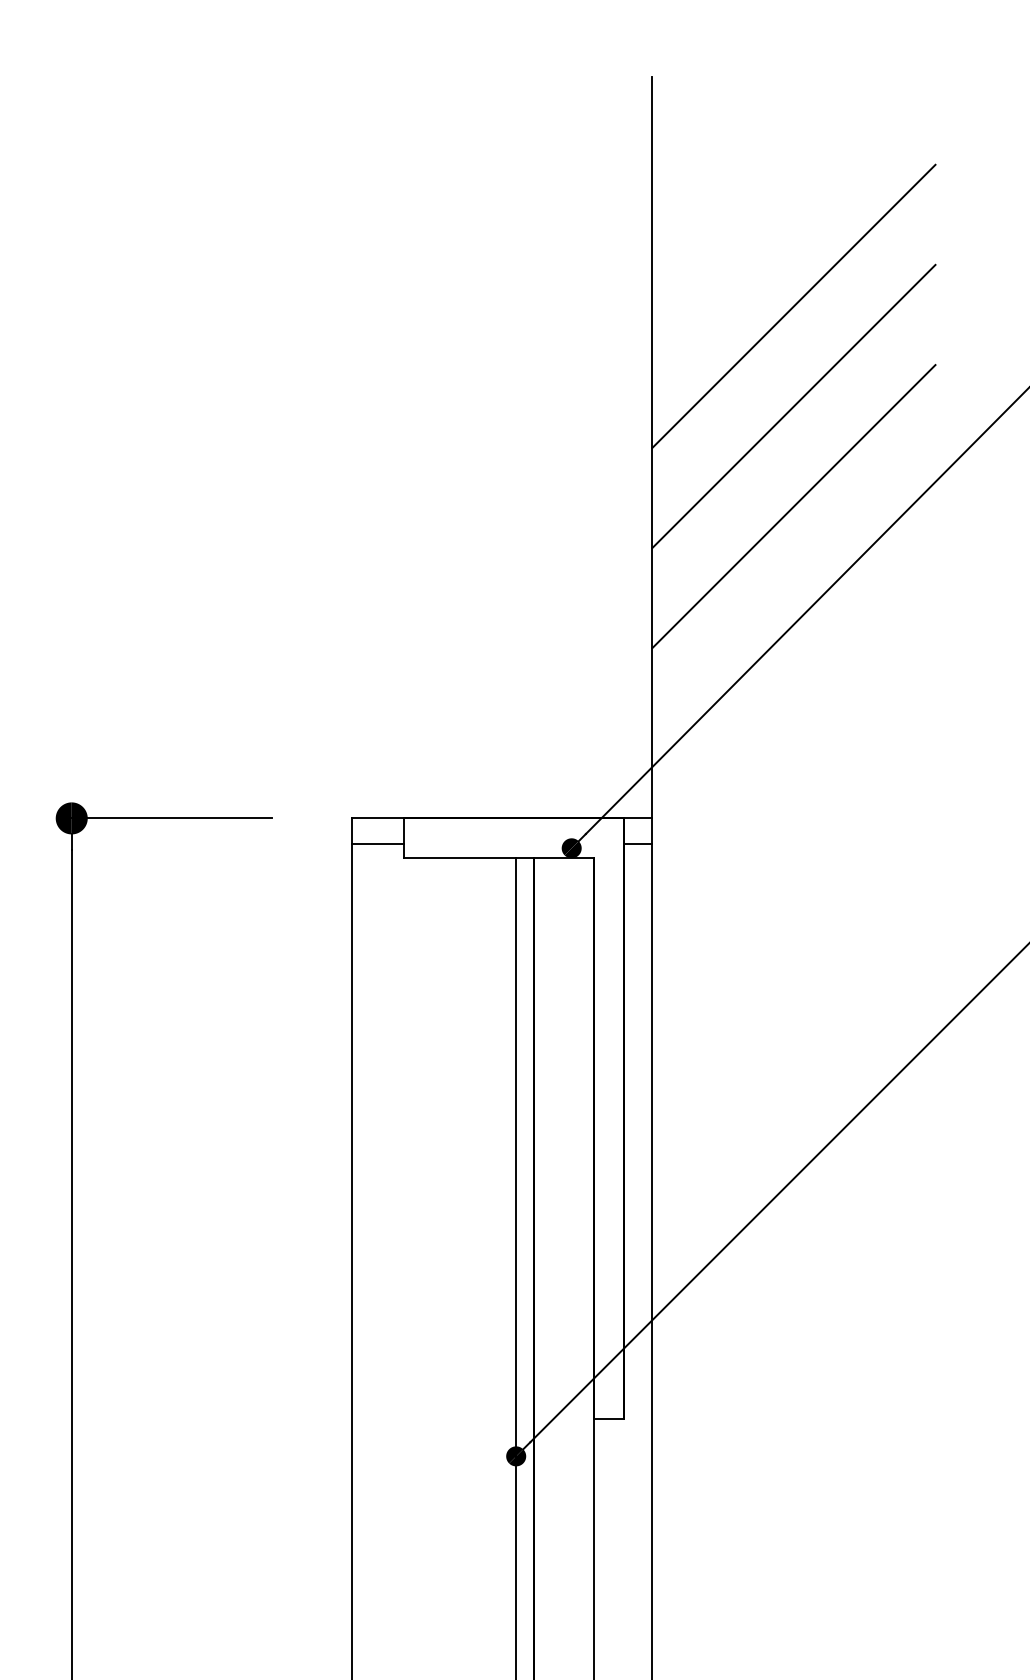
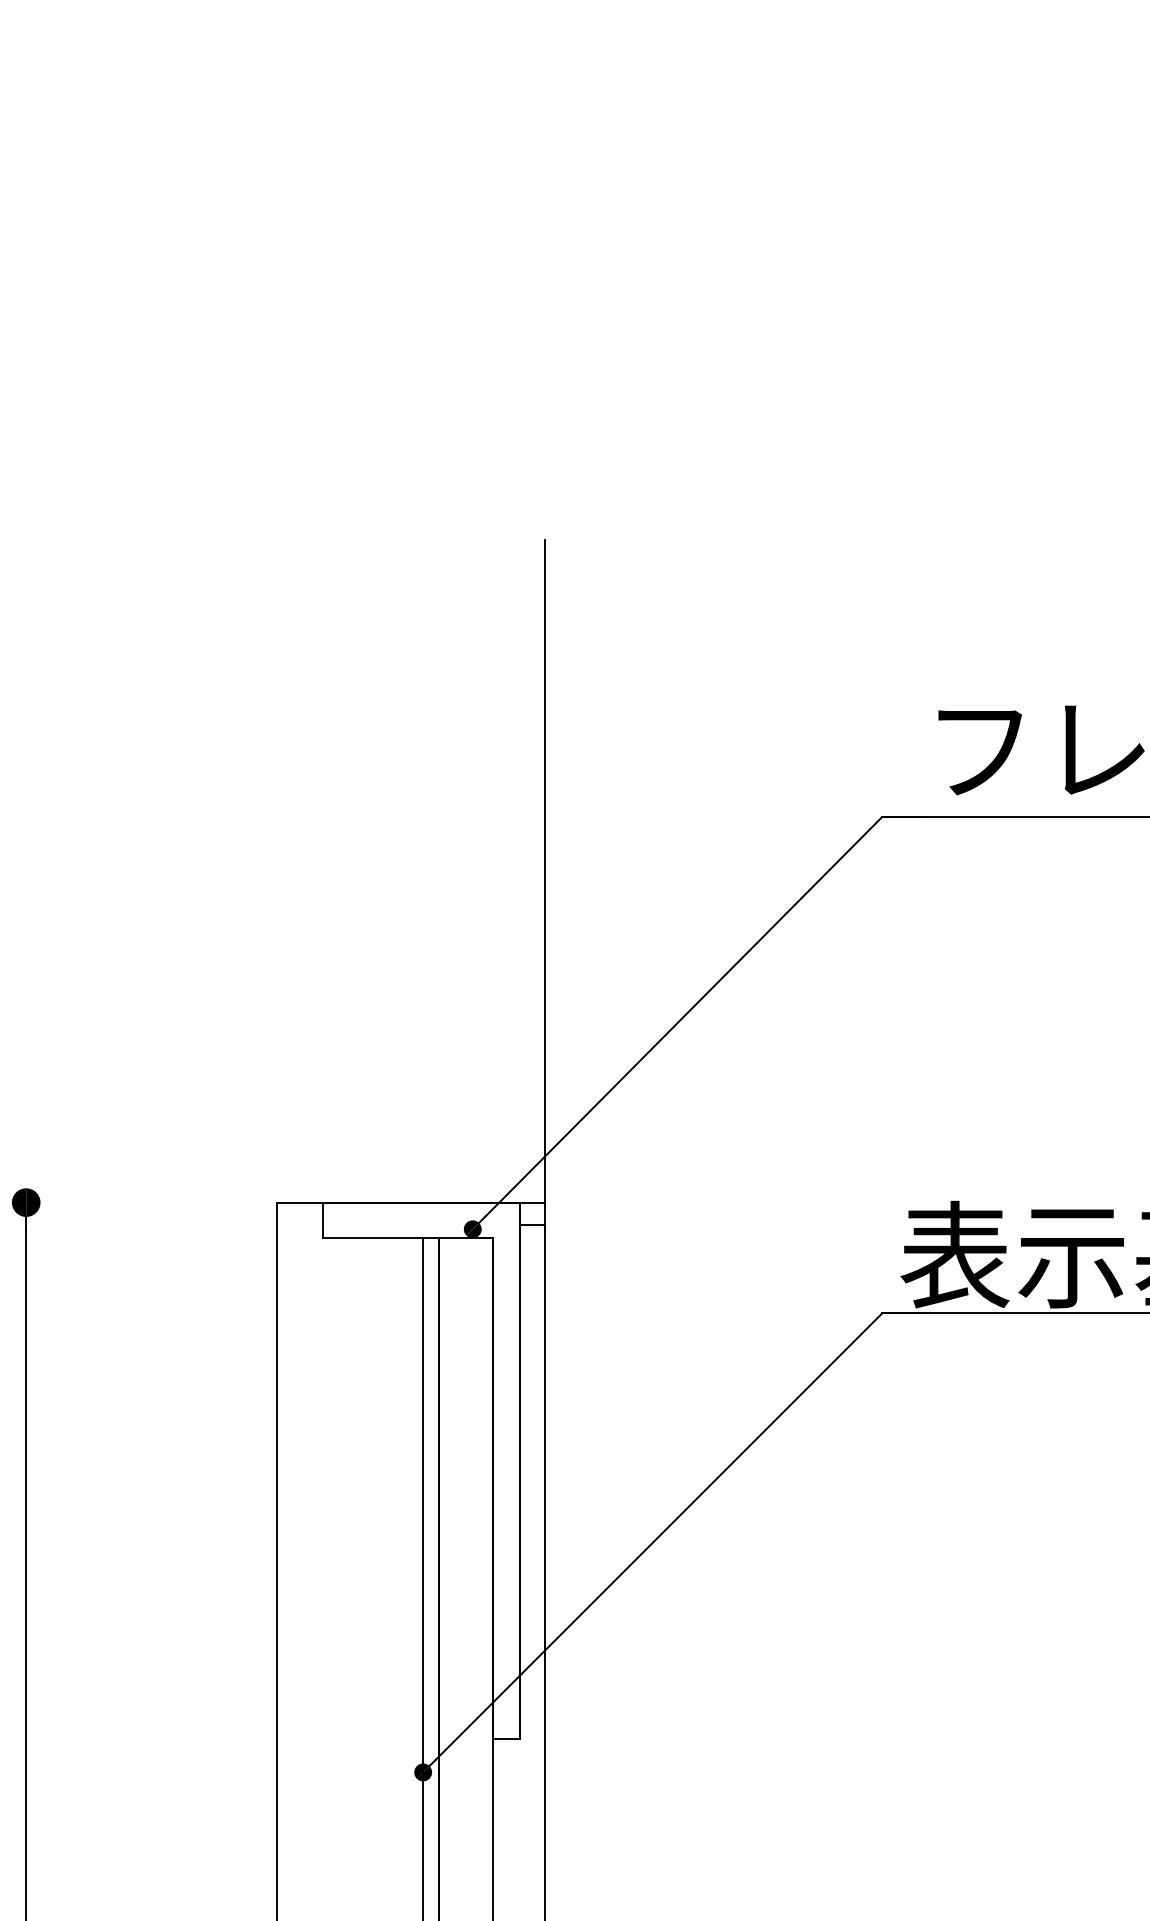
line: (793, 305) -> (670, 744), removed
line: (793, 406) -> (670, 834), removed
line: (793, 505) -> (670, 923), removed
line: (171, 818) -> (115, 1202), removed
line: (377, 844) -> (299, 1225), removed

